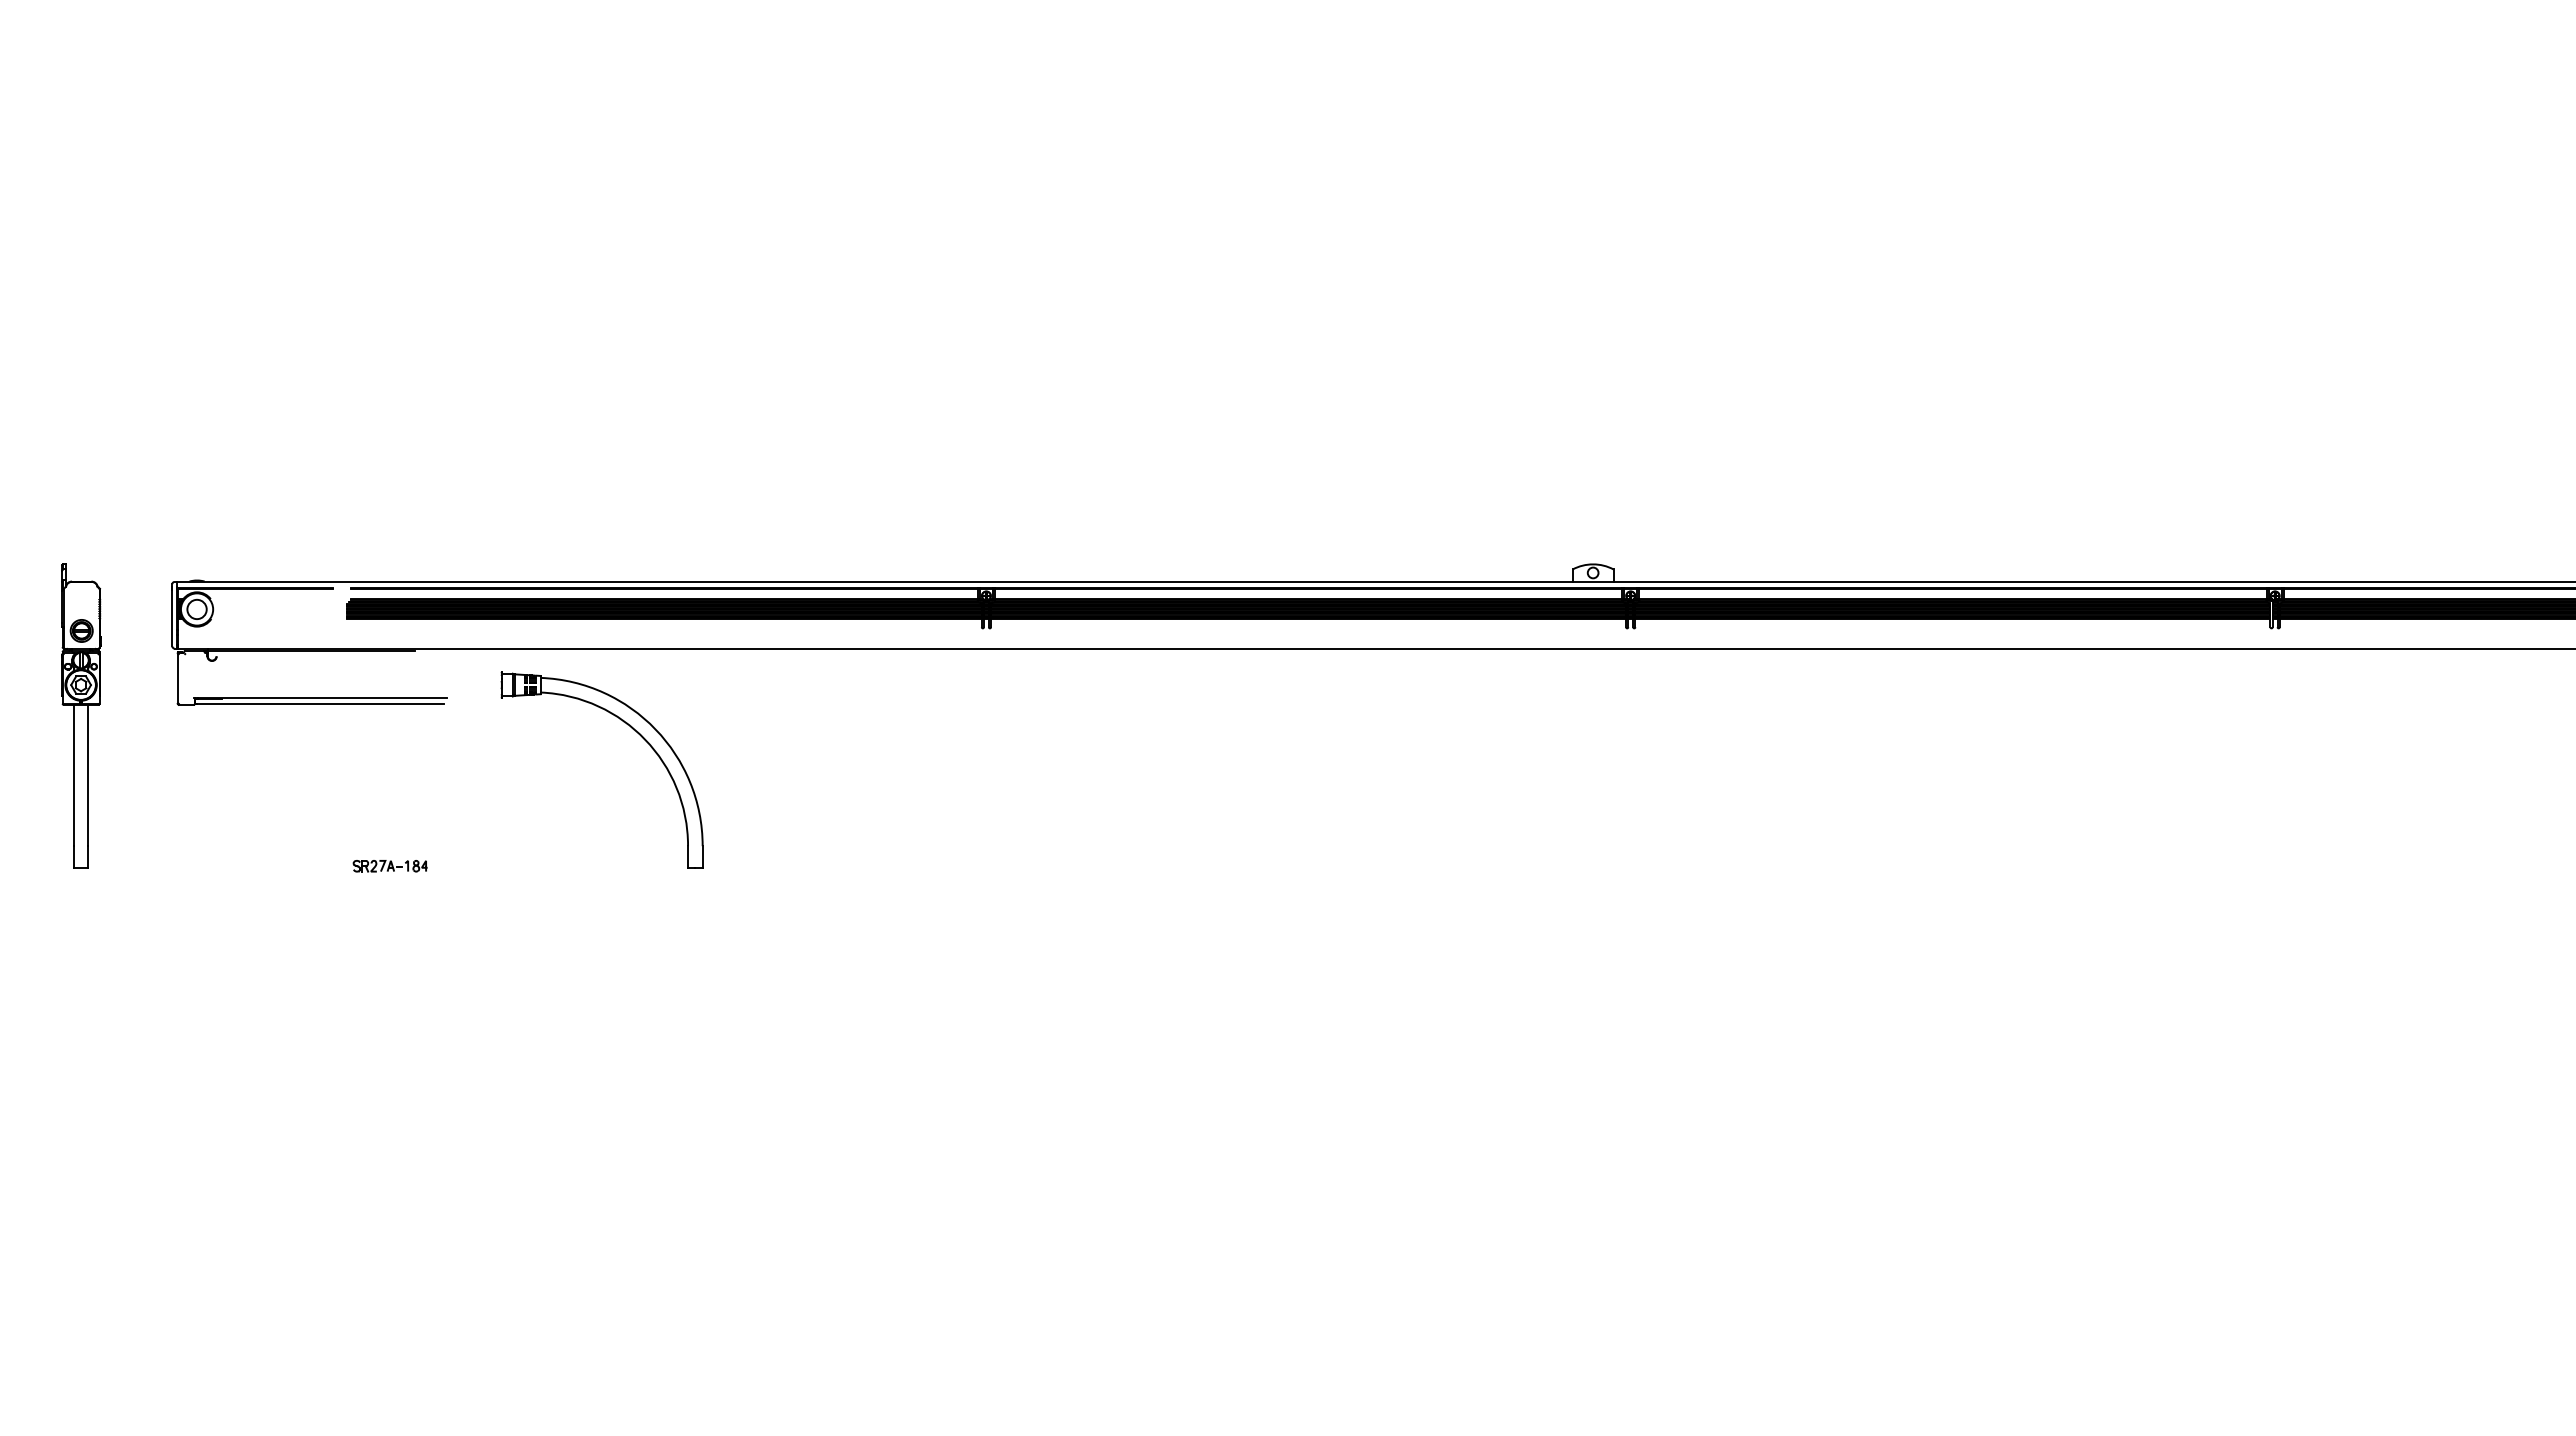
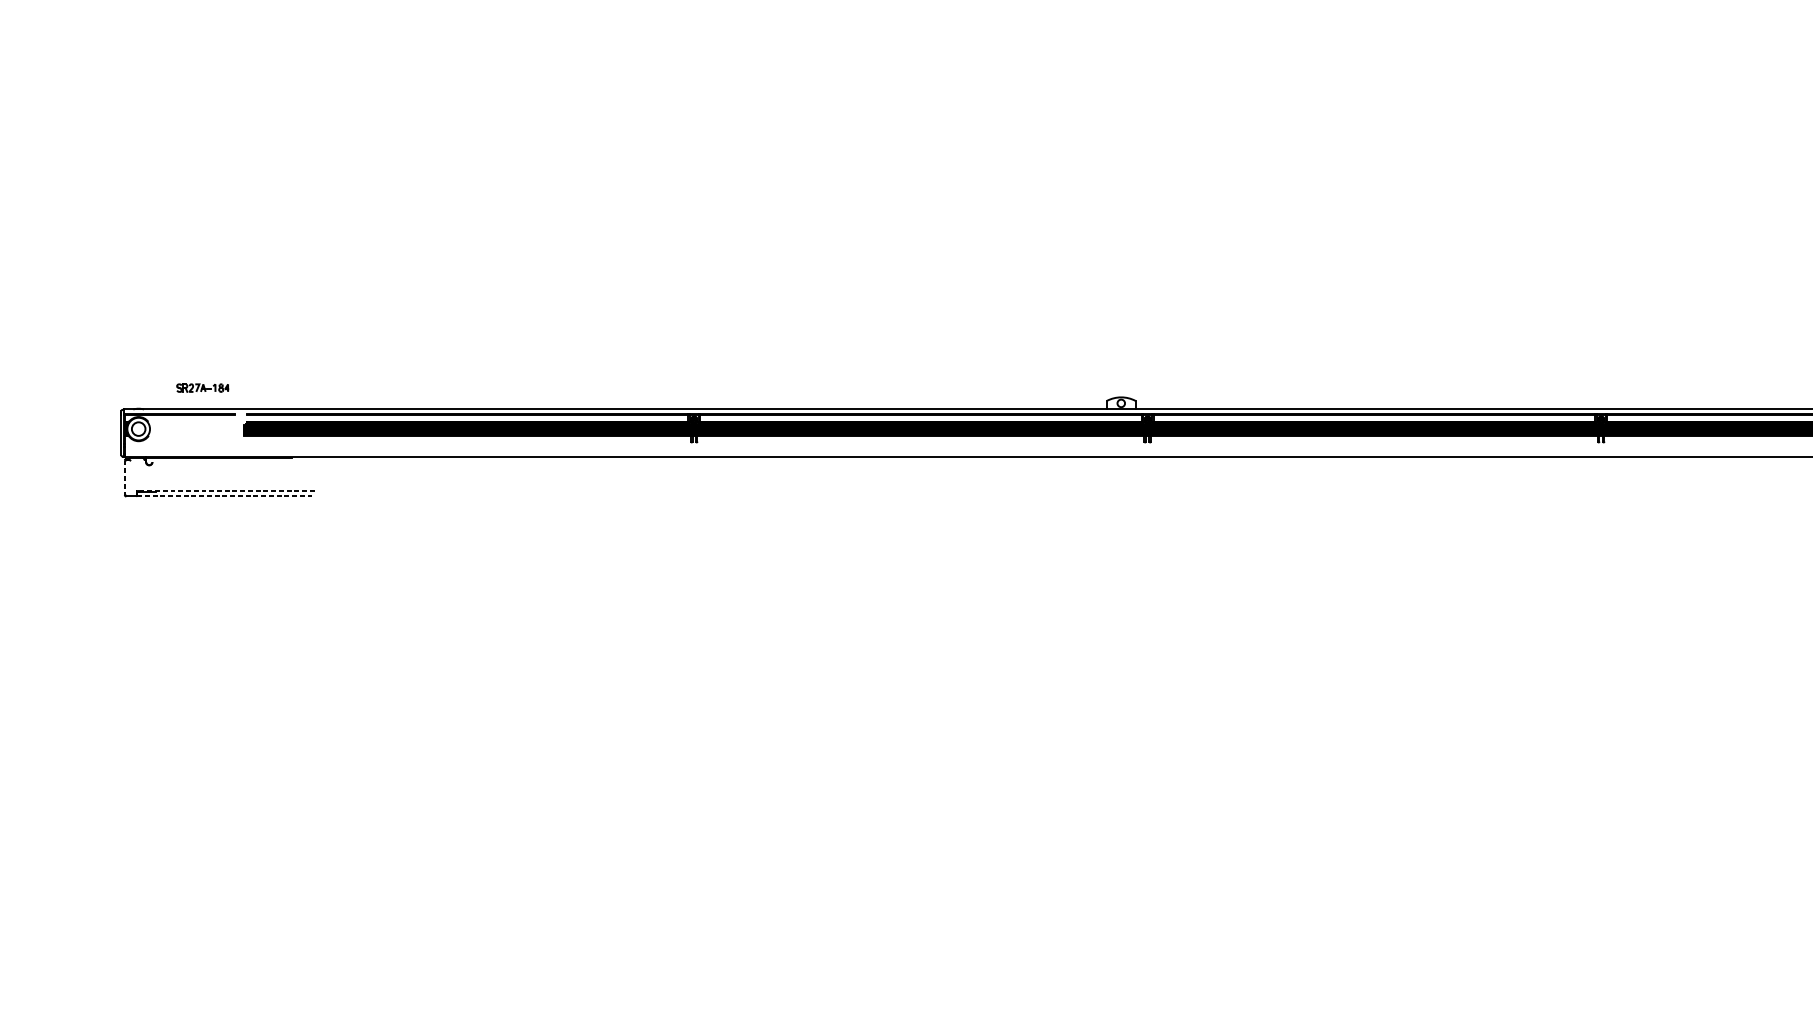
line: (177, 678) -> (124, 477), solid -> dashed
line: (320, 697) -> (225, 491), solid -> dashed
line: (320, 703) -> (225, 495), solid -> dashed
part: (81, 715) -> (57, 503), removed
part: (633, 730) -> (445, 514), removed
part: (389, 866) -> (202, 388), moved

